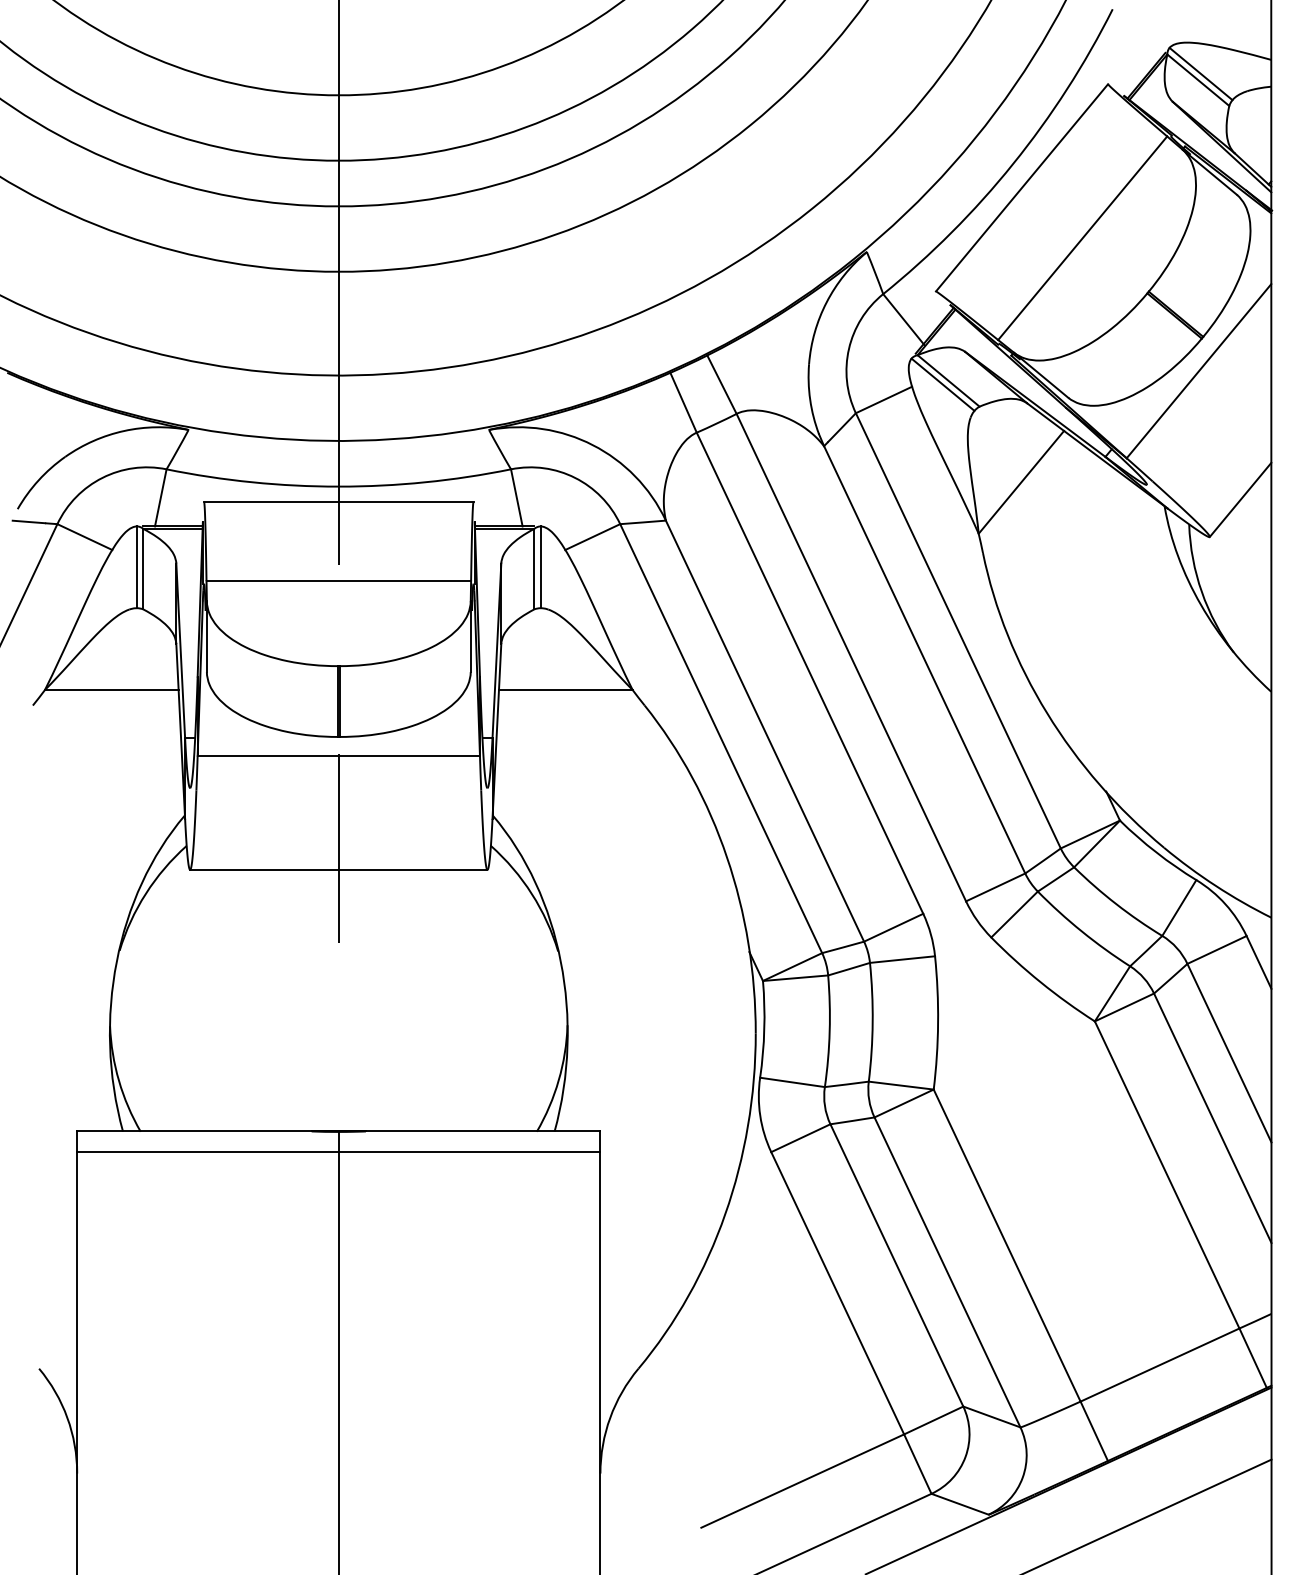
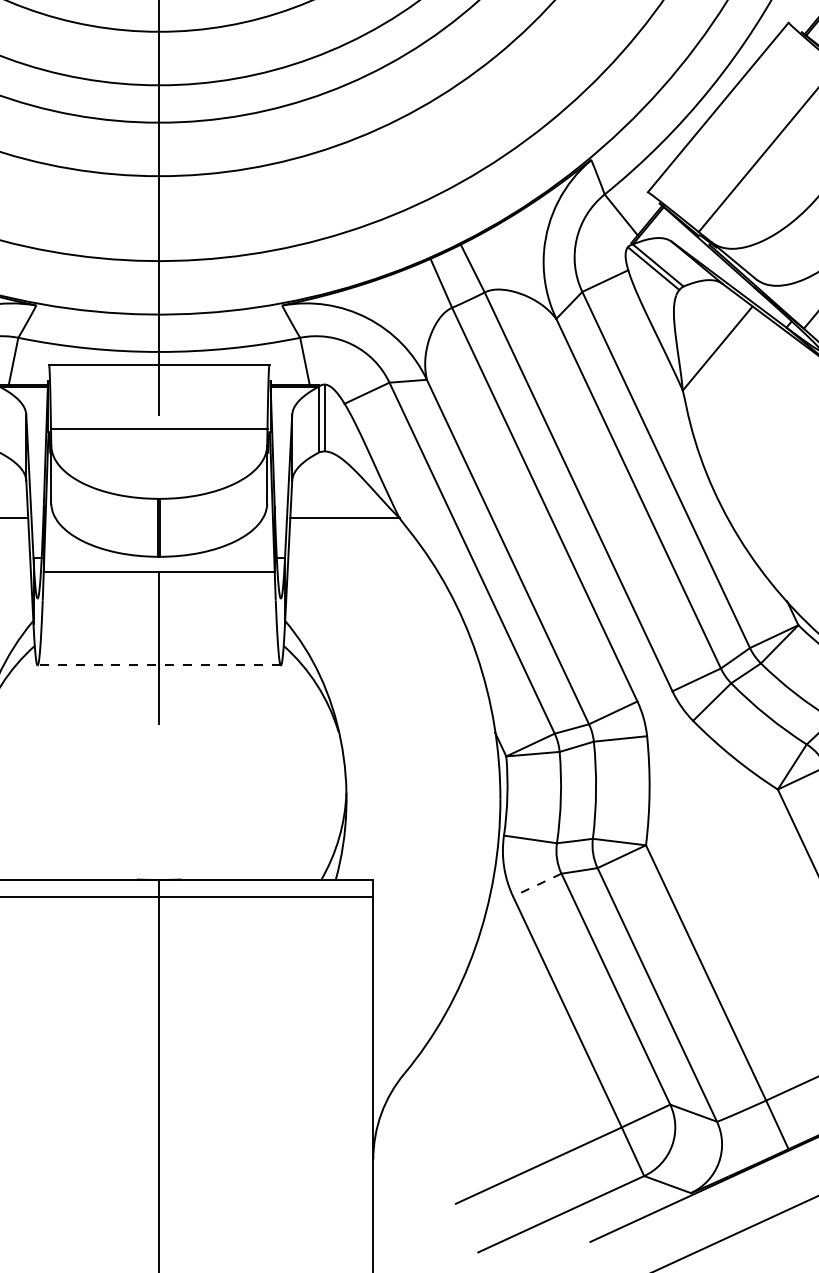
line: (338, 869) -> (159, 665), solid -> dashed
line: (800, 1138) -> (537, 885), solid -> dashed

